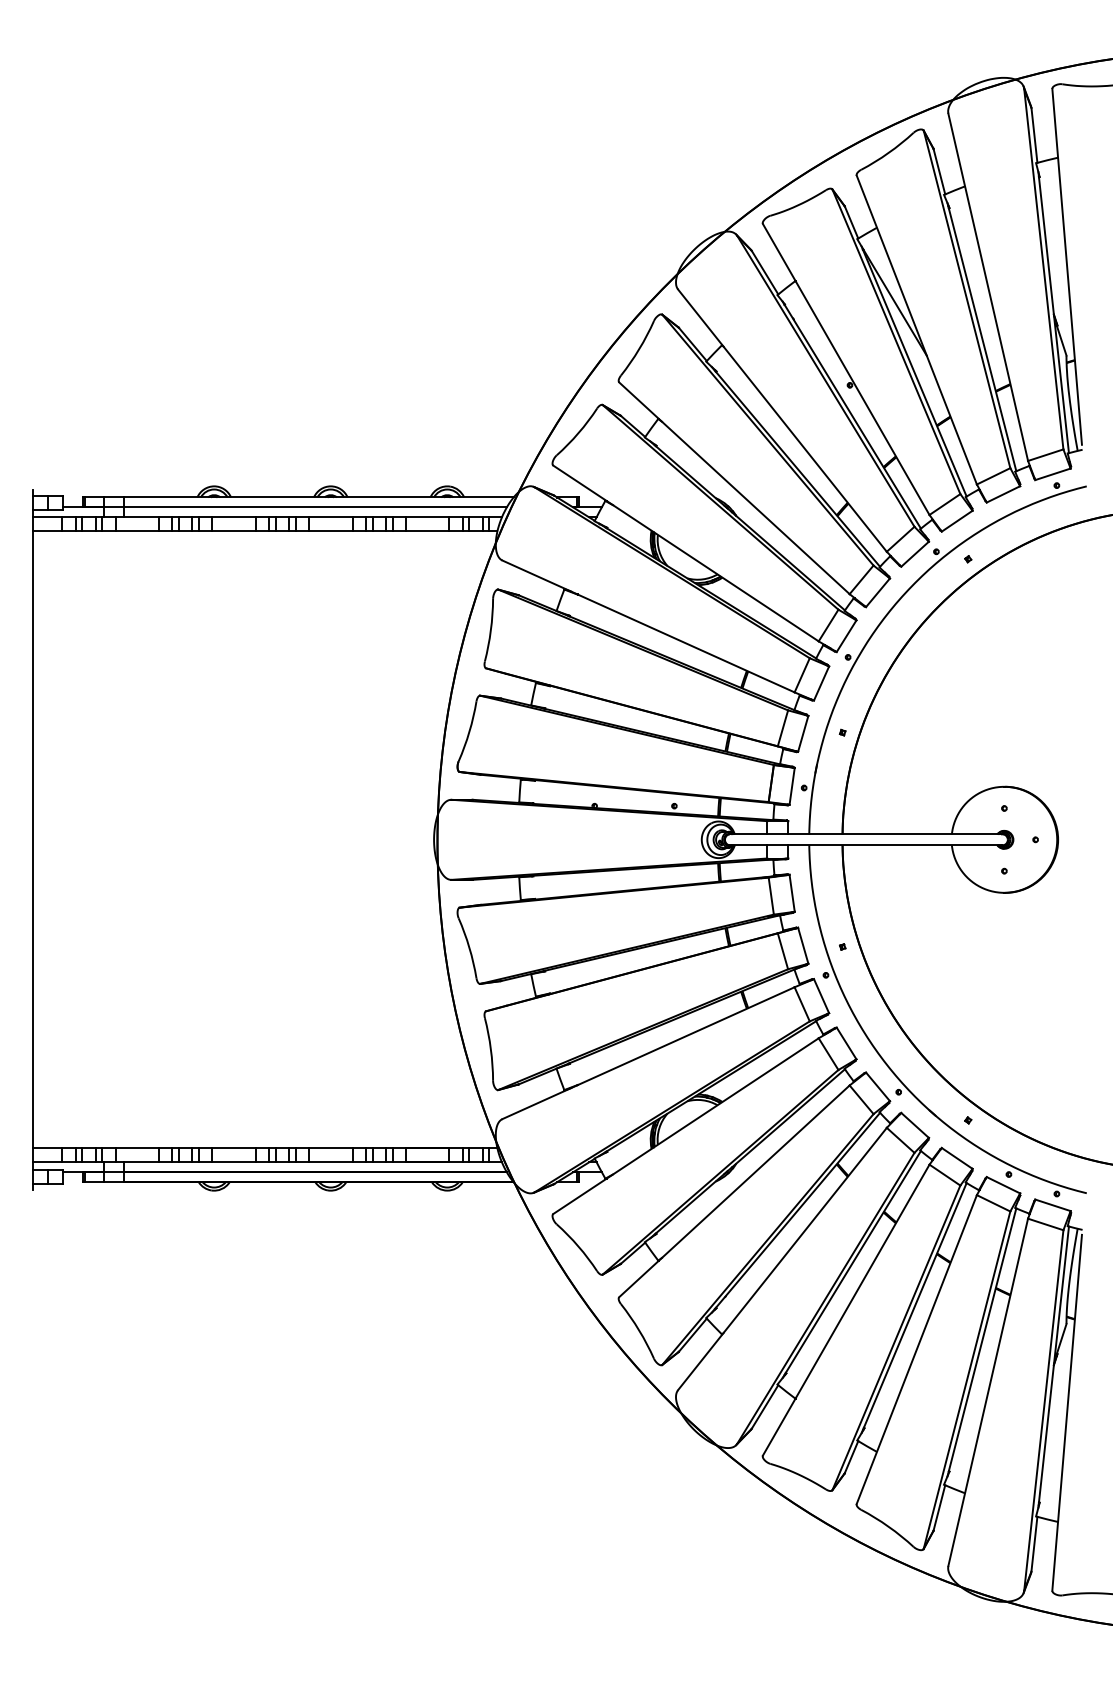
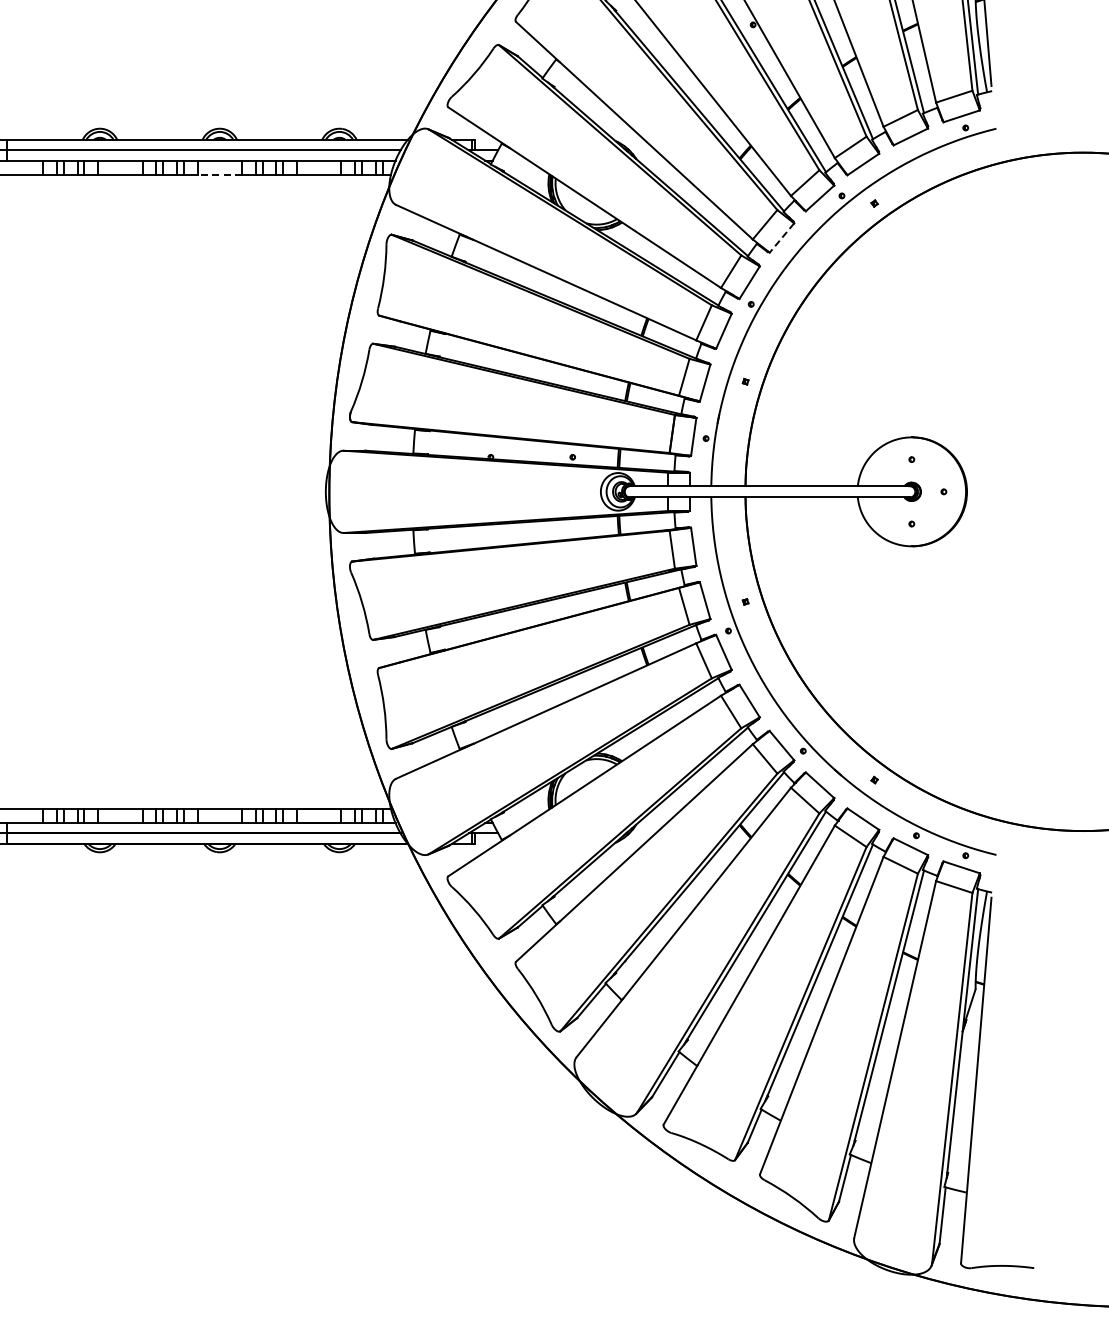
line: (330, 531) -> (219, 175), solid -> dashed
line: (878, 592) -> (782, 237), solid -> dashed

